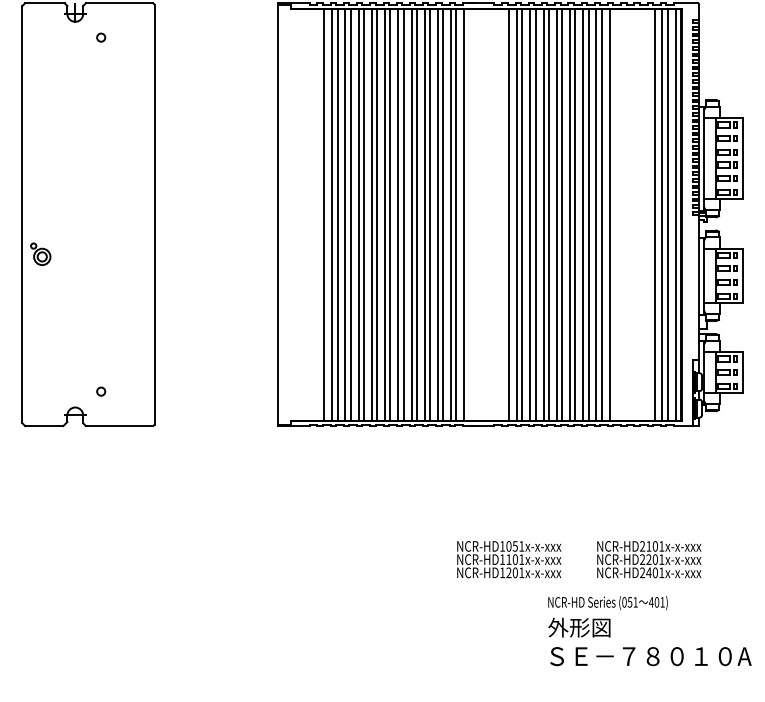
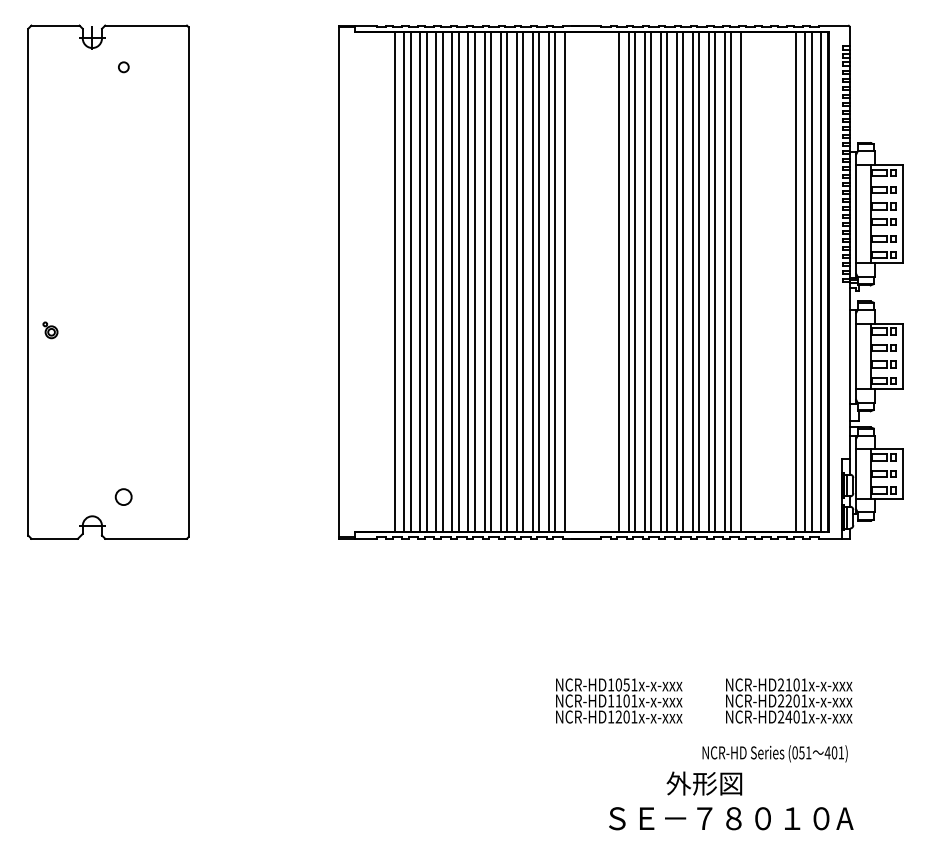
part: (40, 254) -> (50, 330), size x0.6
circle: (100, 391) -> (123, 496), size x1.6
text: (607, 602) -> (774, 753), moved
text: (651, 656) -> (731, 818), moved

